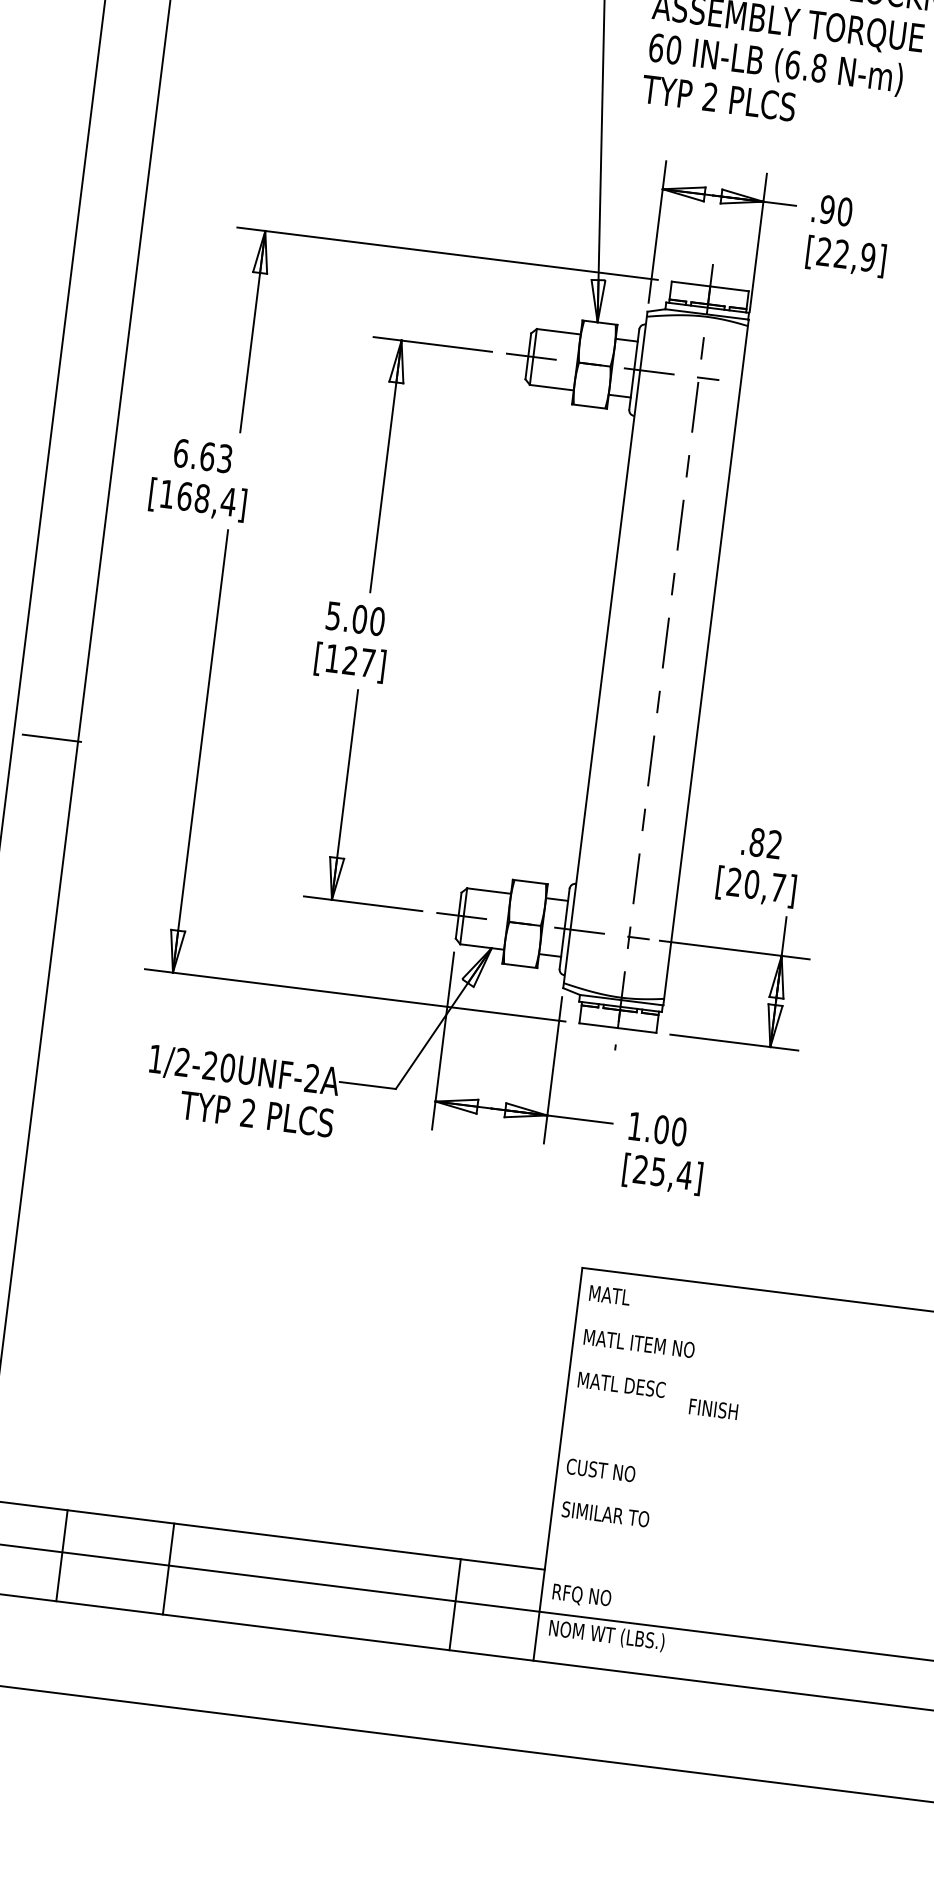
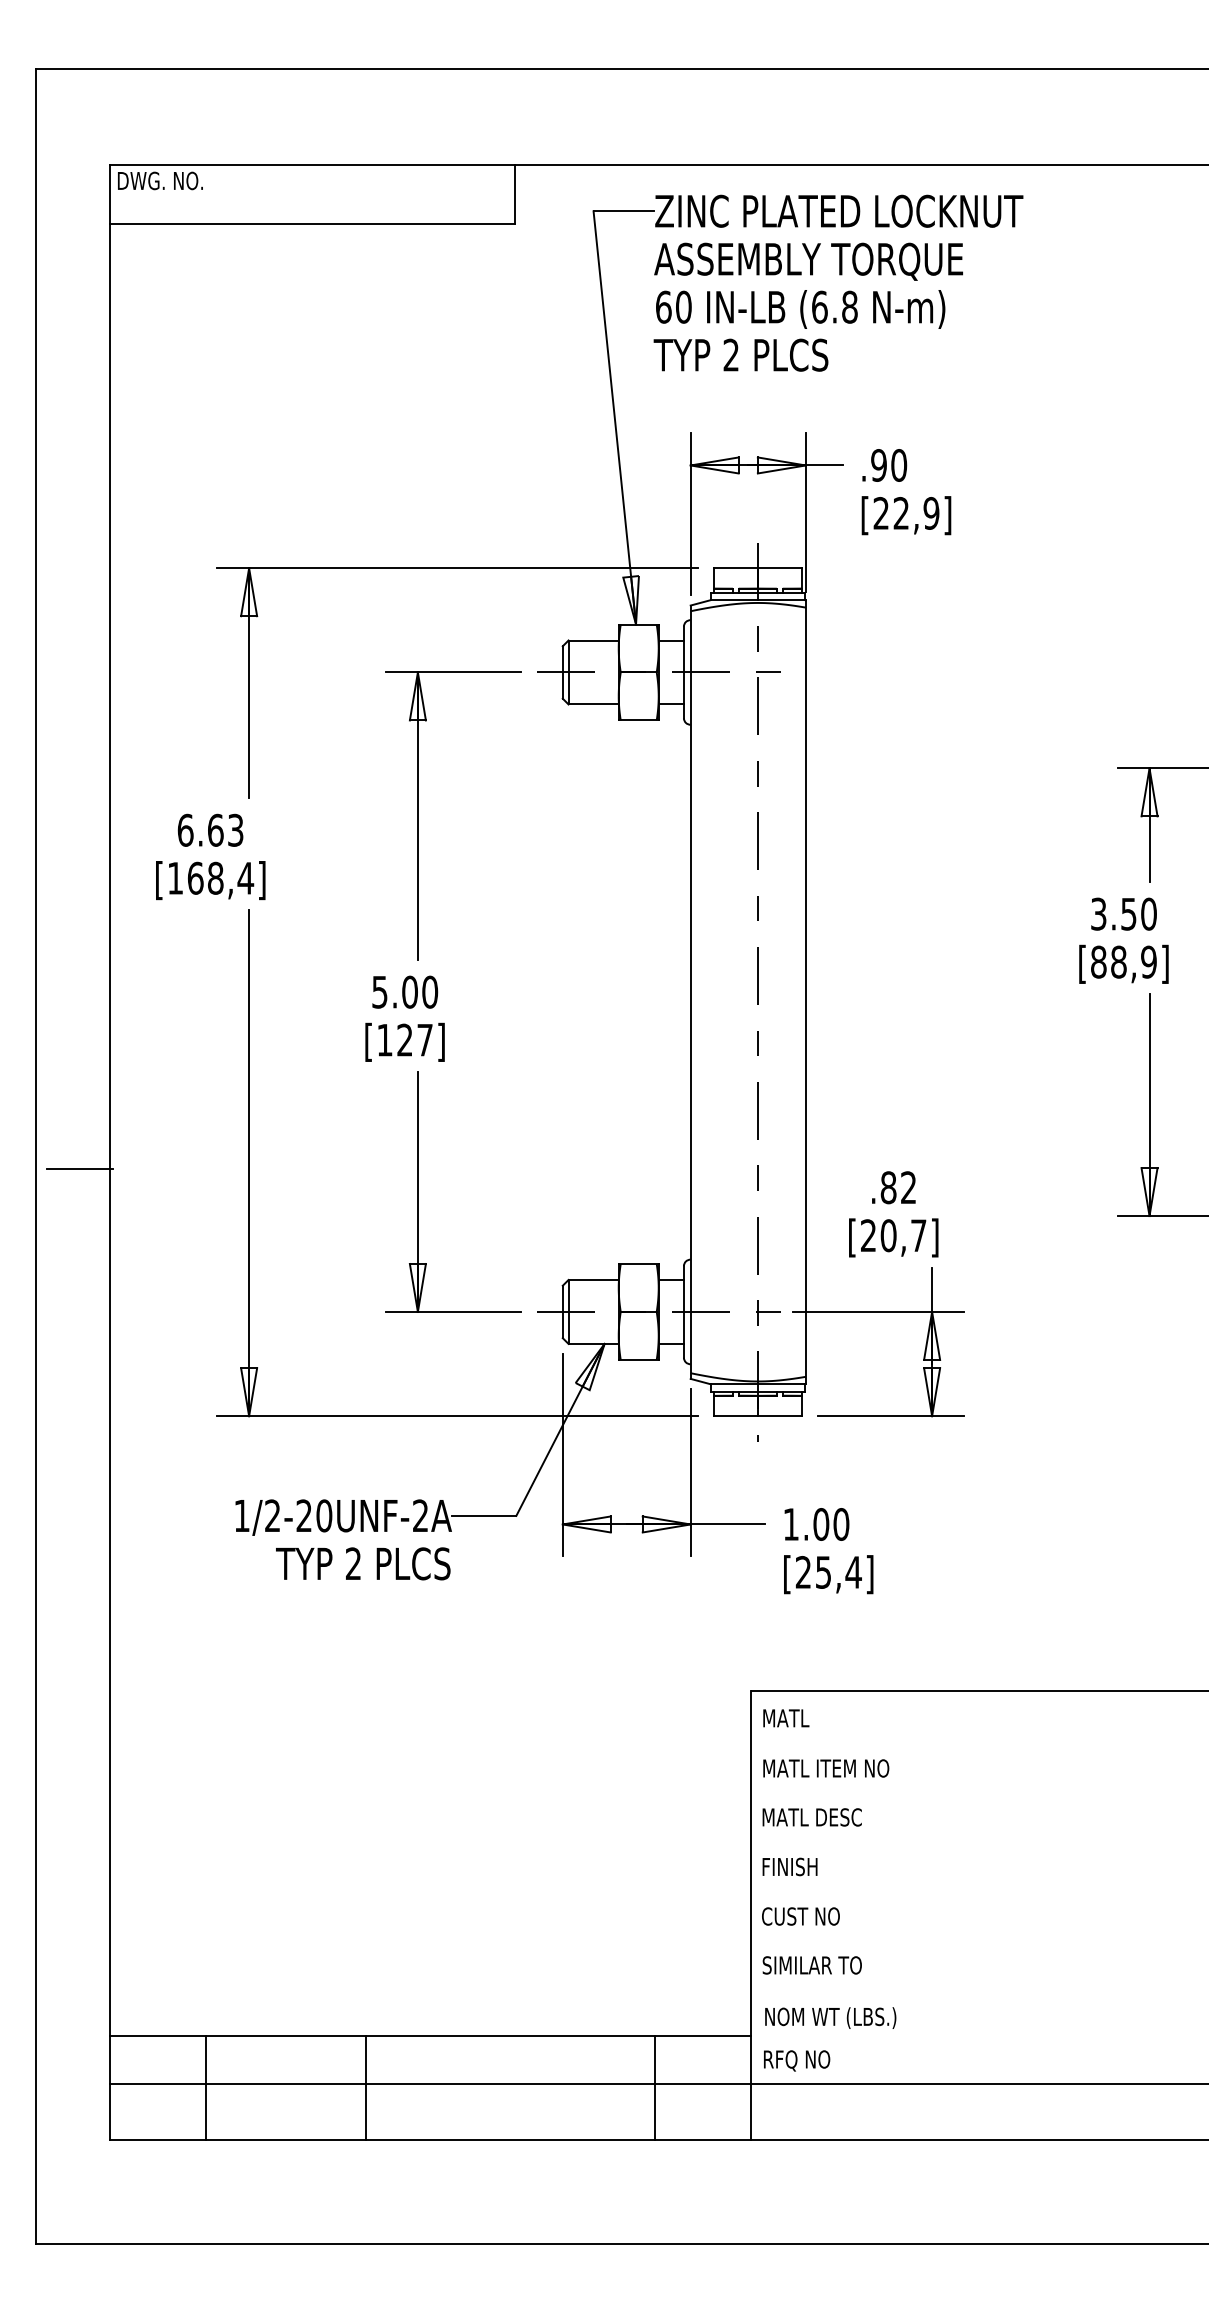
text: (713, 1408) -> (789, 1866), moved
line: (168, 1569) -> (365, 2088), moved
text: (606, 1635) -> (830, 2017), moved

